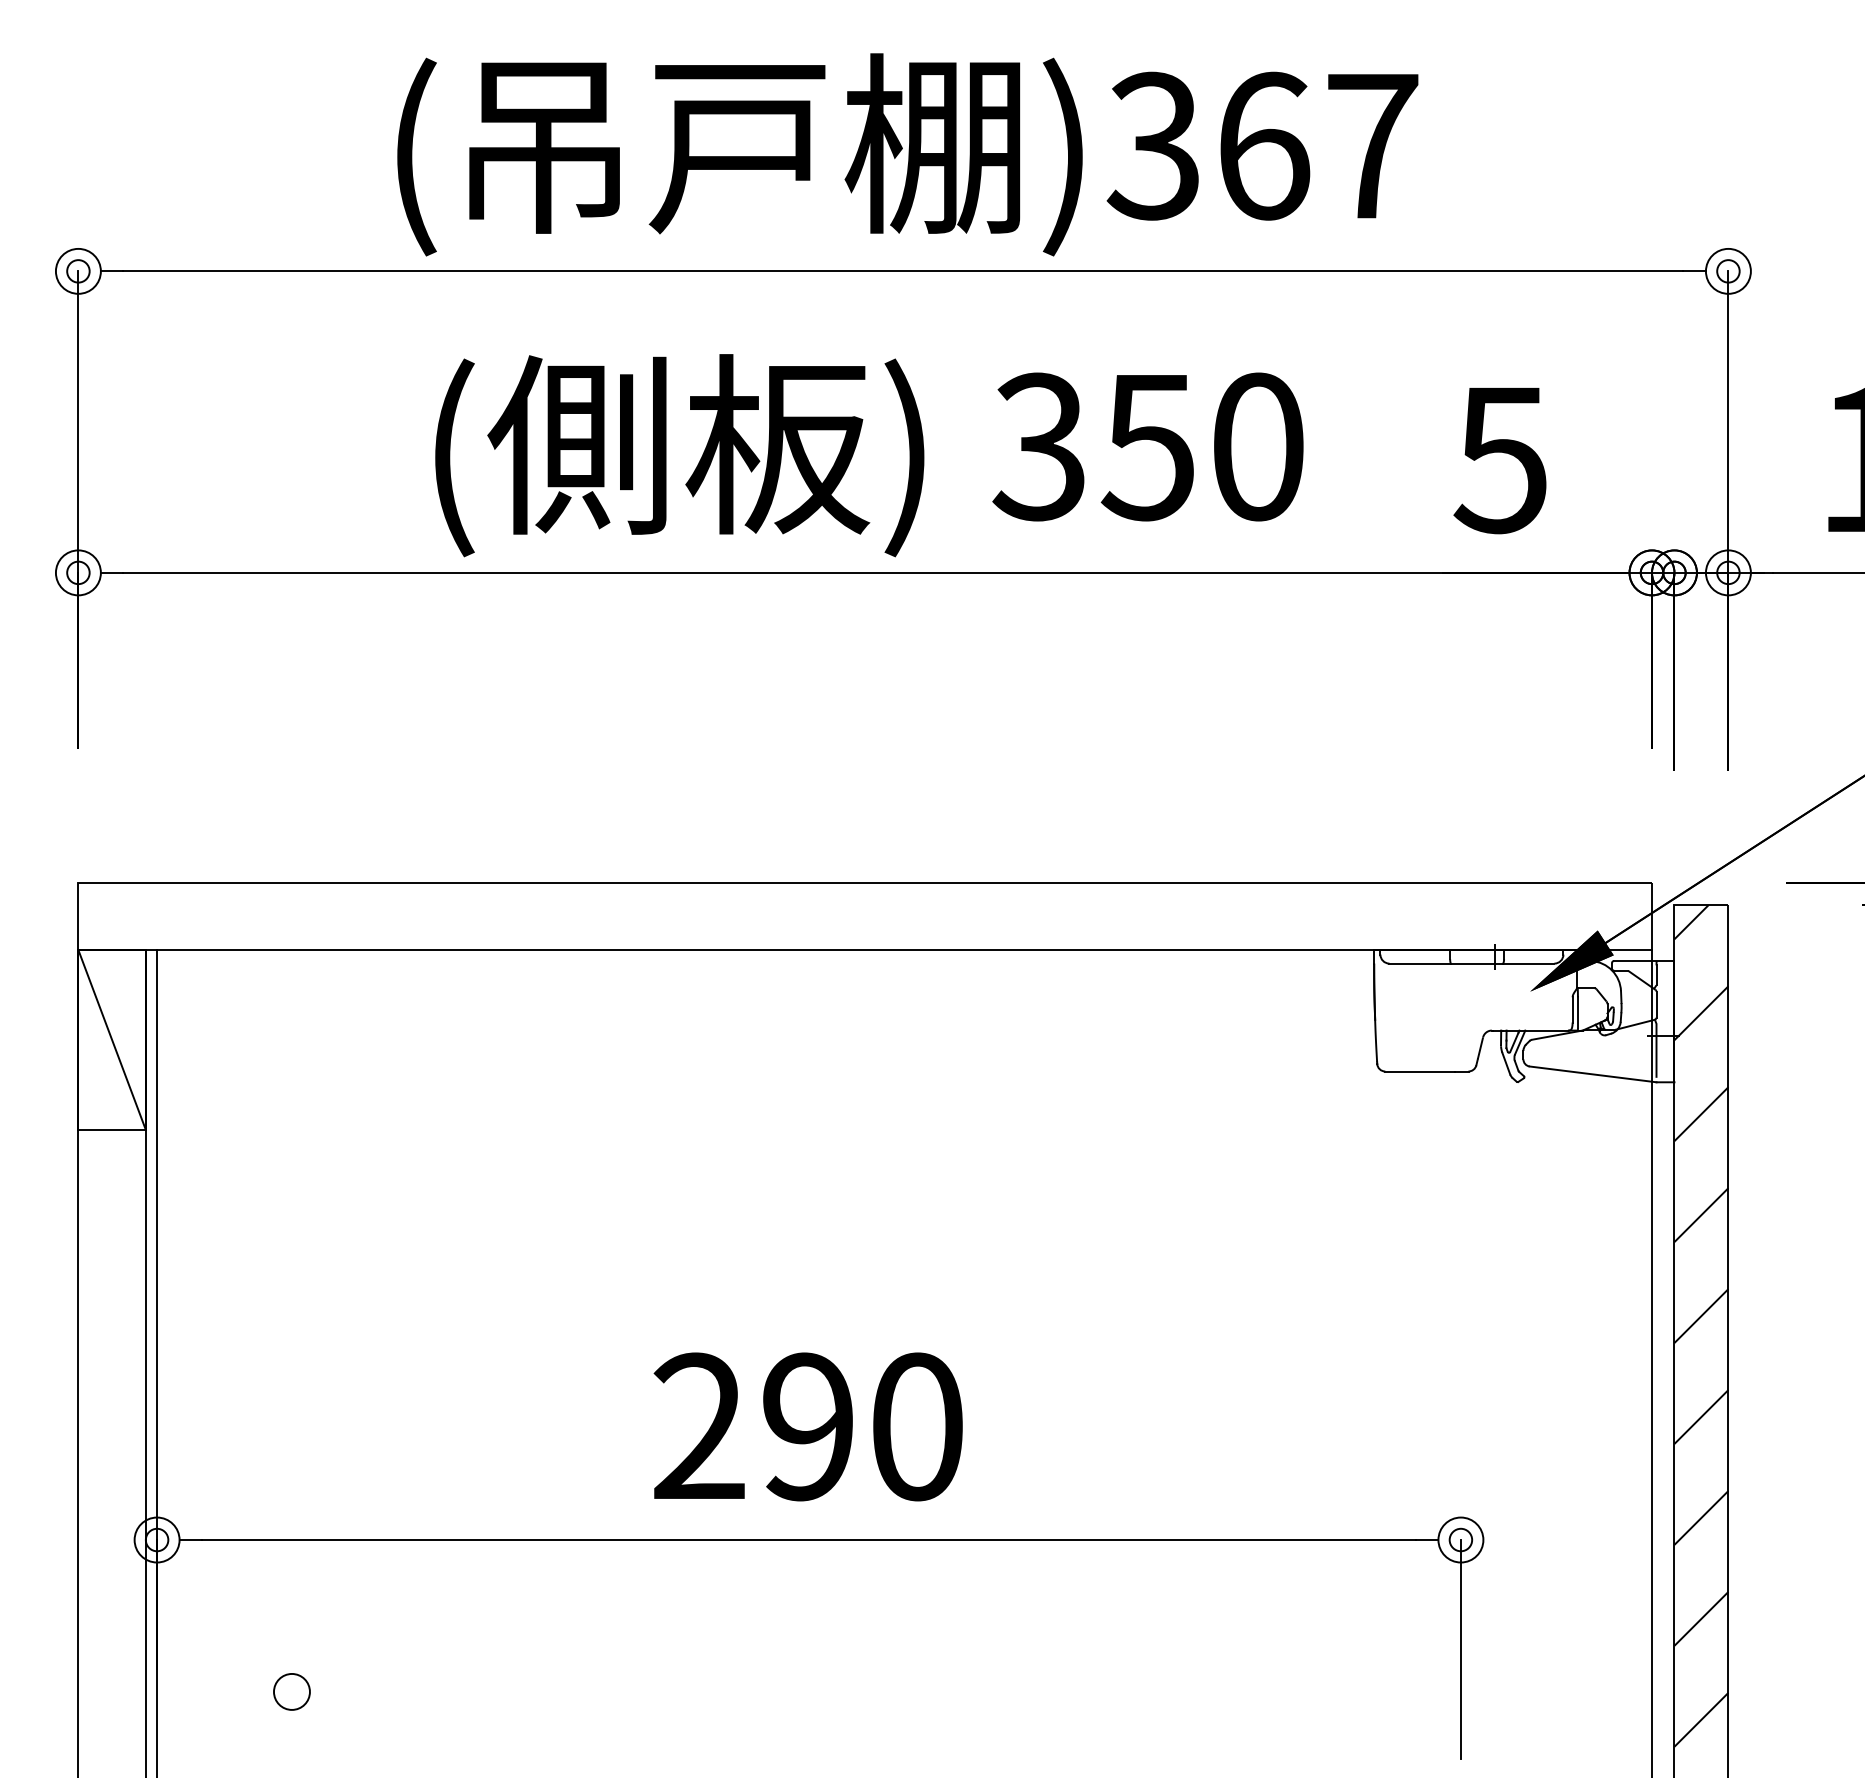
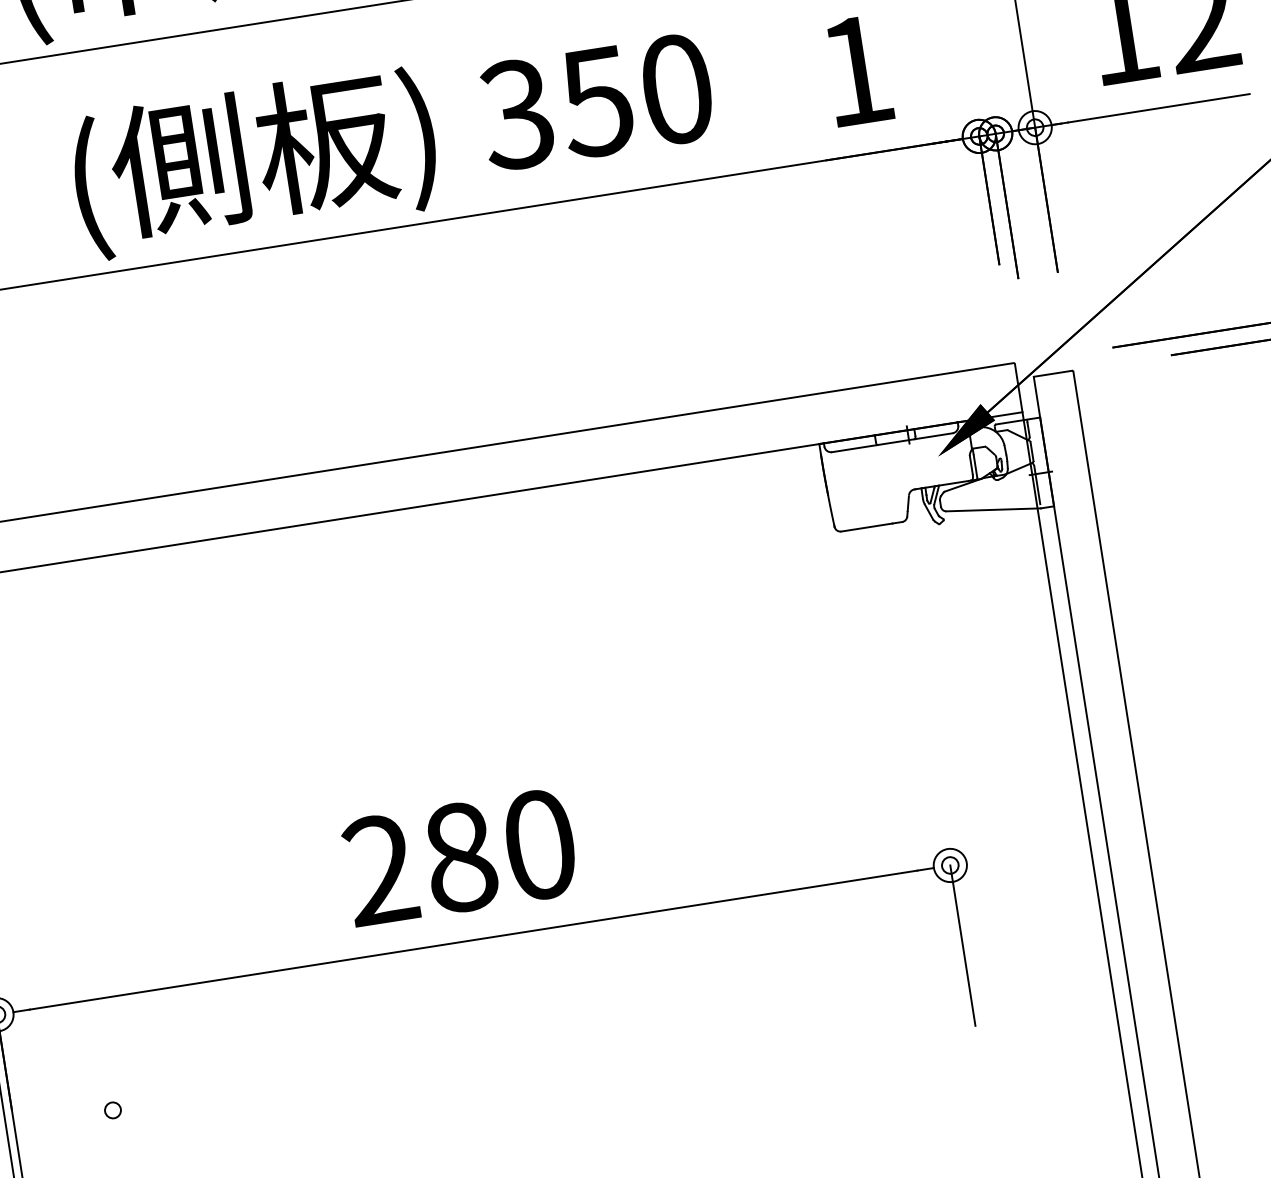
text: (1499, 460) -> (854, 71), 5 -> 1
hatch: (1701, 1325) -> (1101, 681), removed
text: (808, 1426) -> (460, 857), 290 -> 280
circle: (291, 1691) -> (112, 1110), size x0.6

